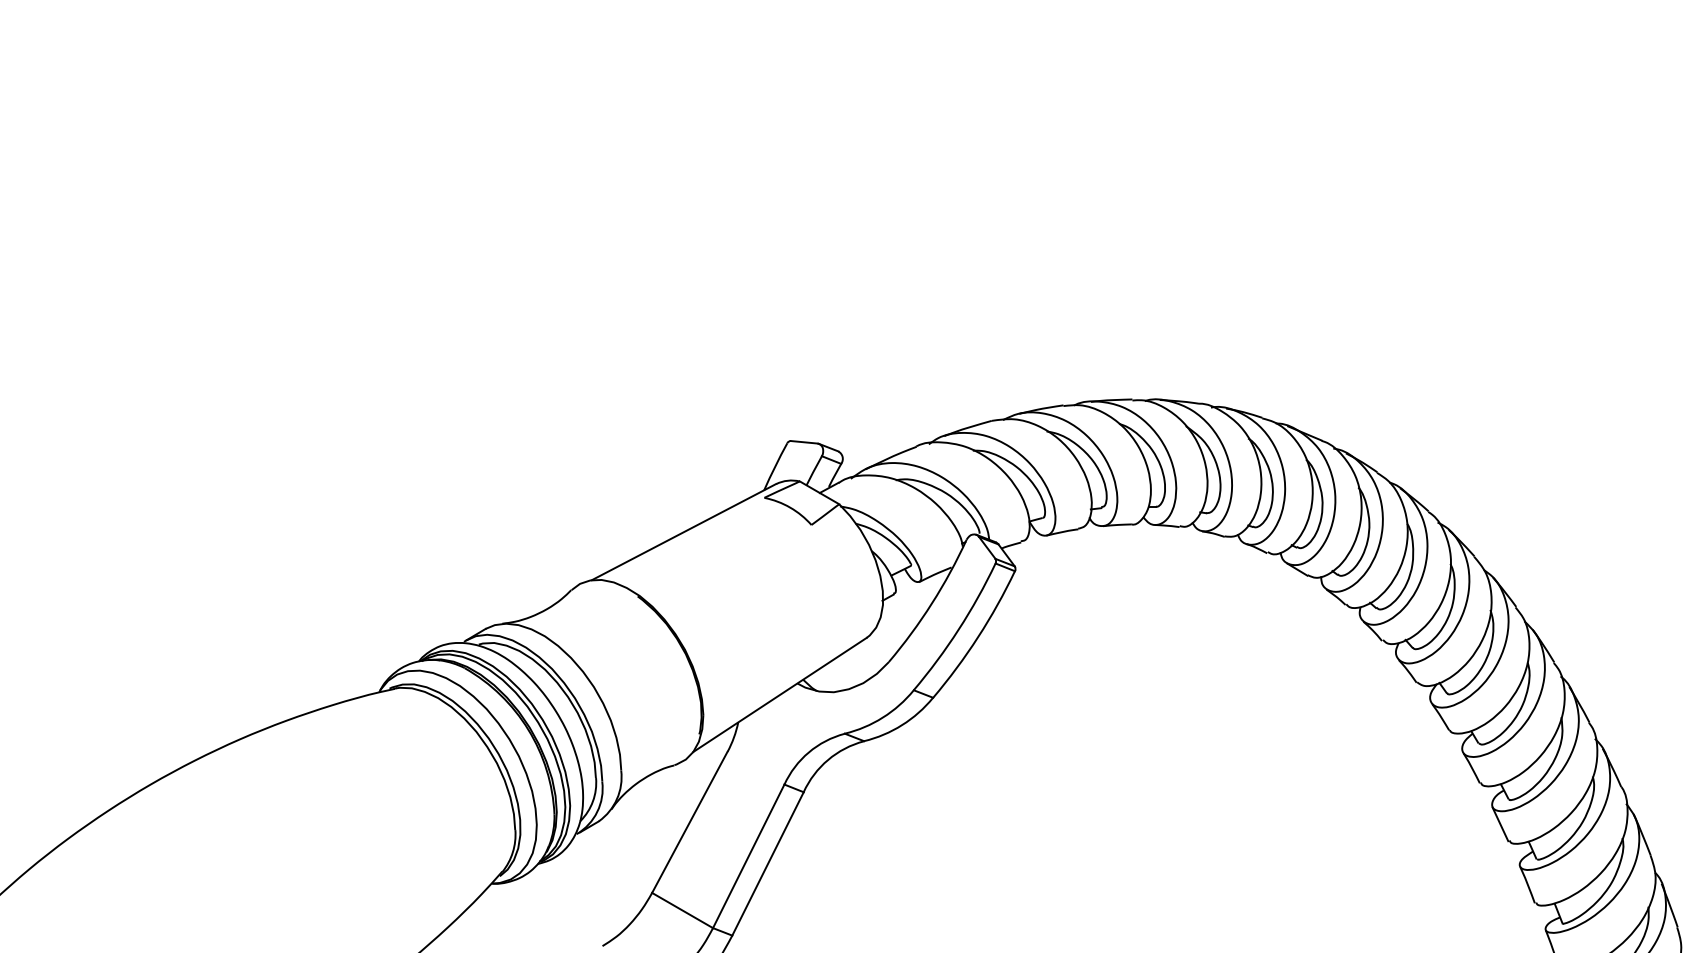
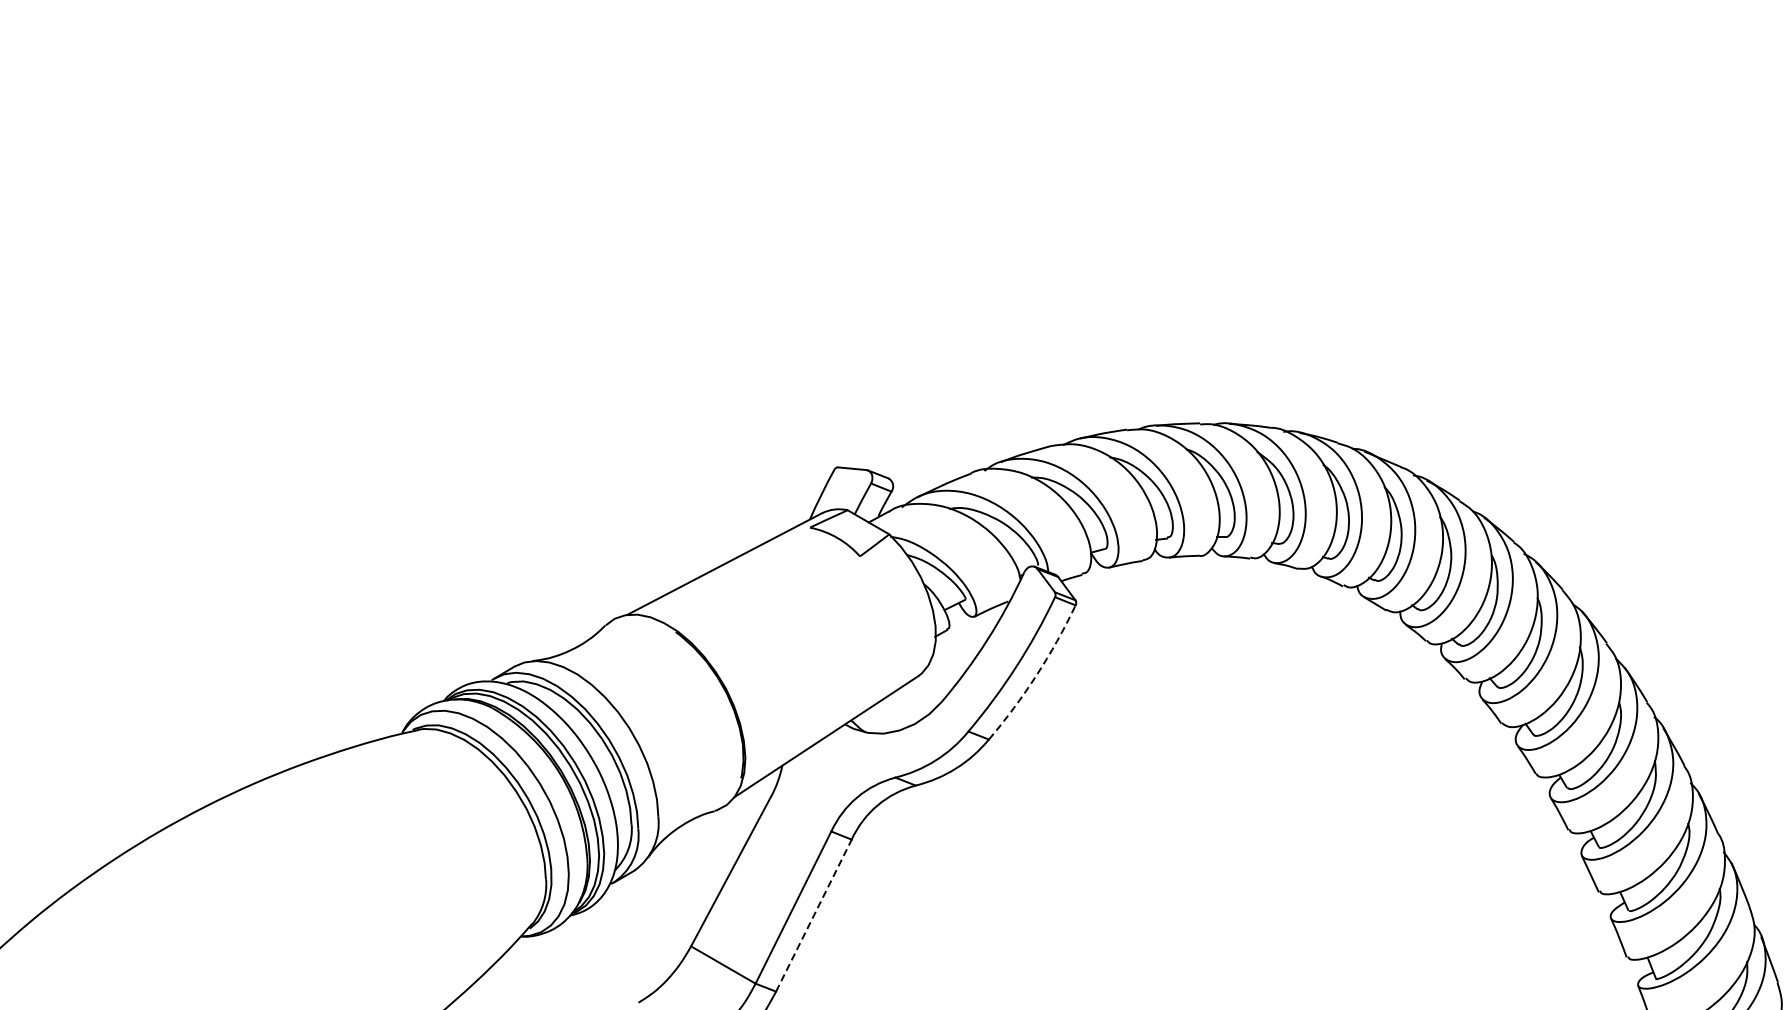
arc: (978, 637) -> (1036, 675), solid -> dashed
line: (768, 863) -> (814, 915), solid -> dashed

